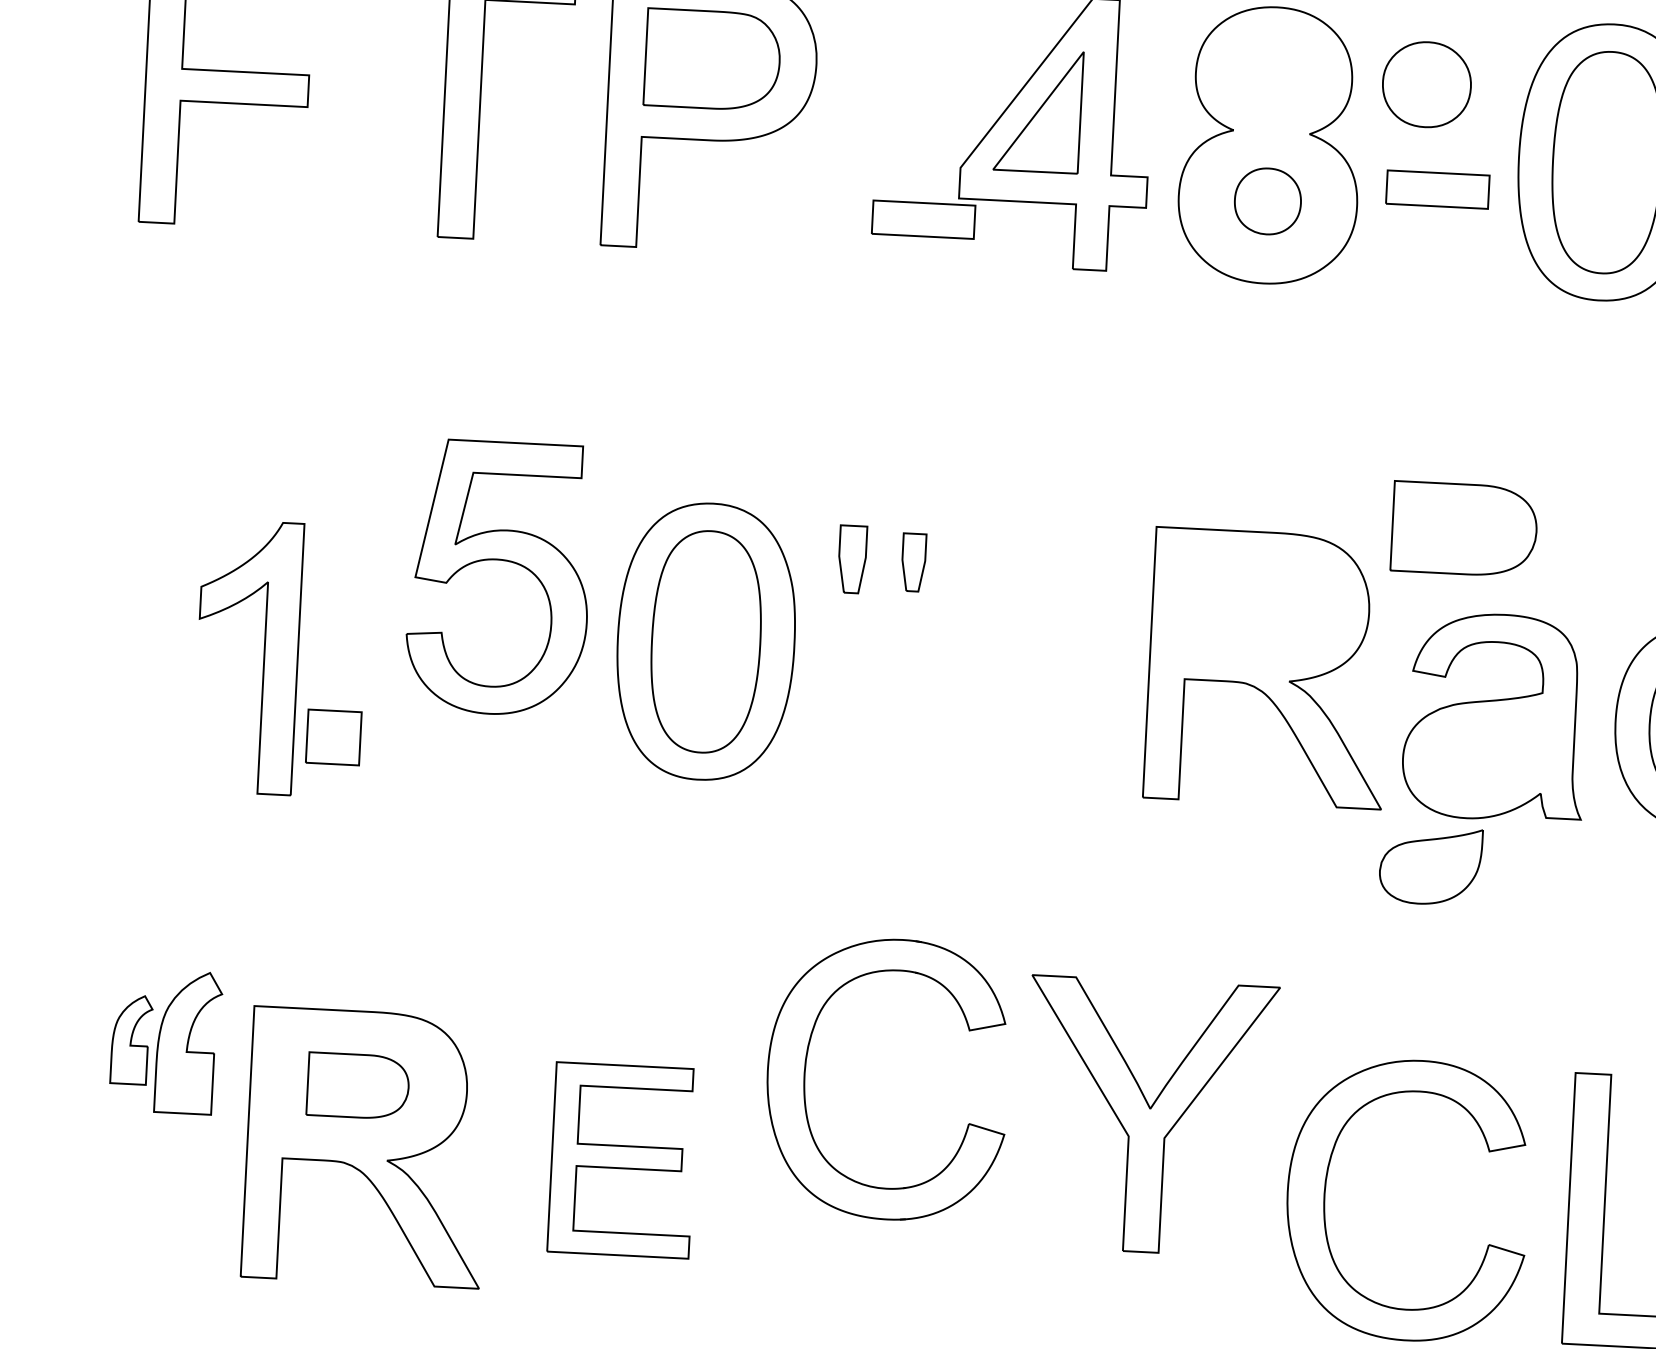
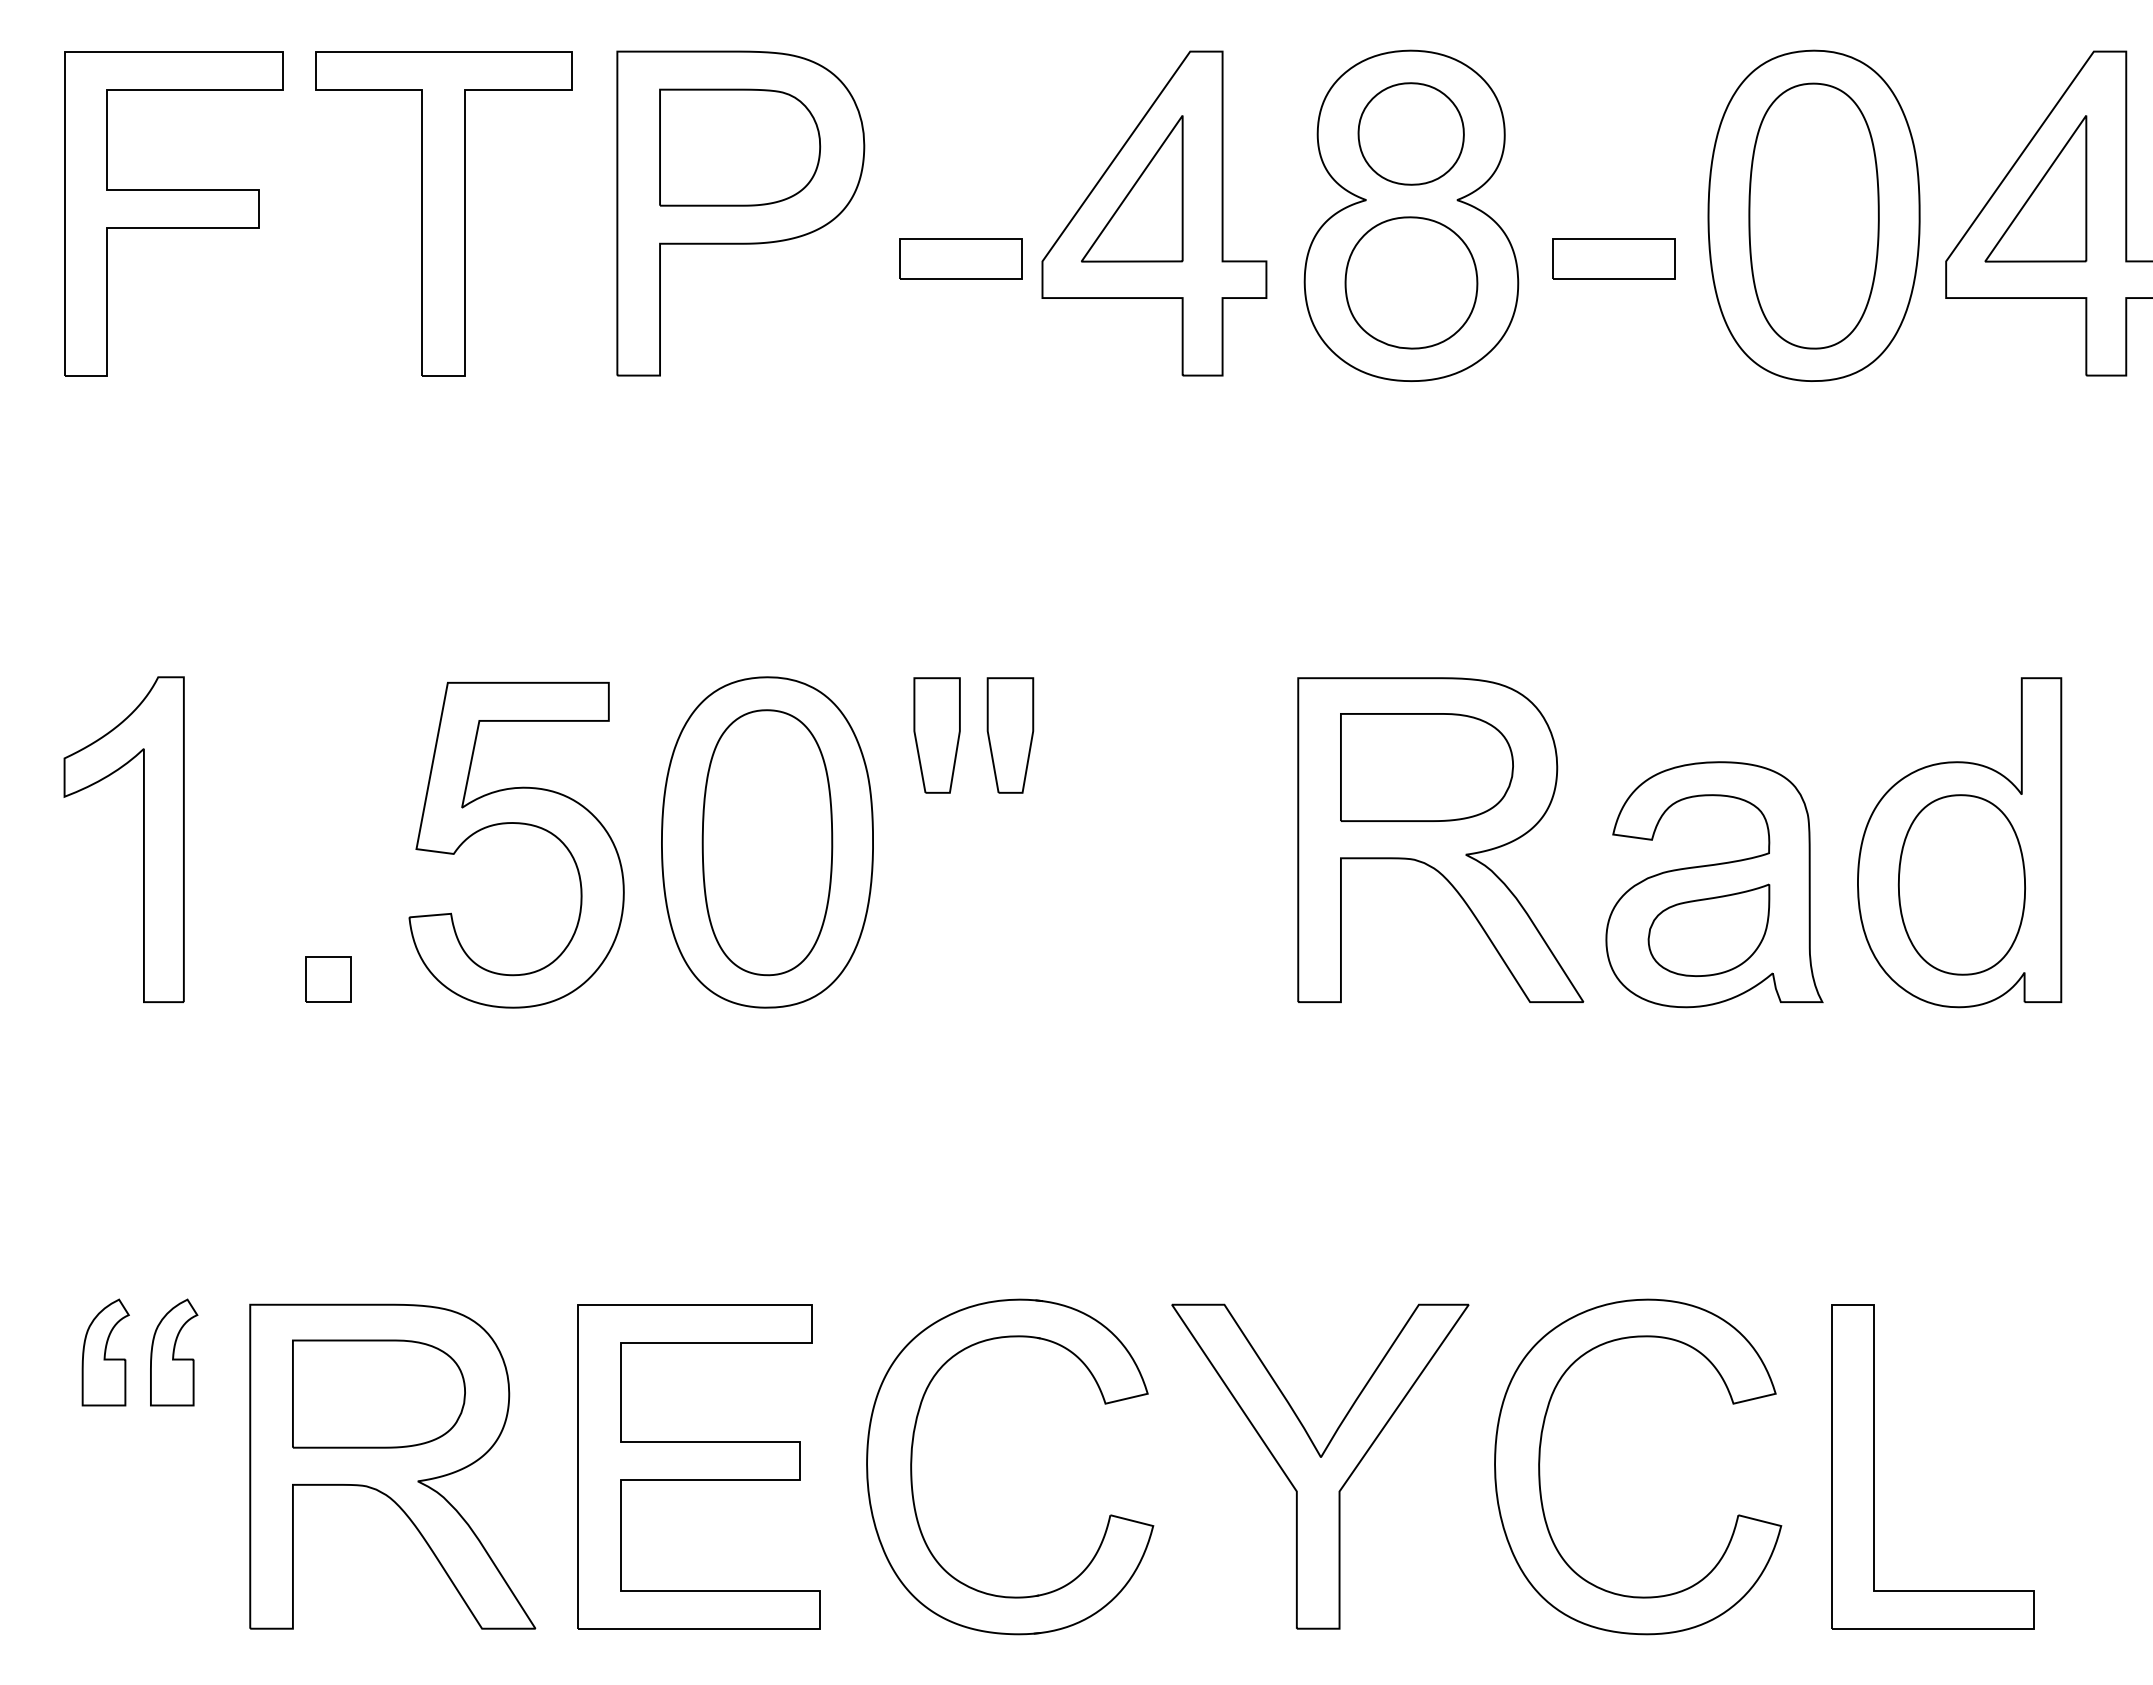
part: (1426, 84) -> (1410, 133), moved
part: (1267, 201) -> (1411, 282), size x1.67
part: (923, 219) -> (960, 258), moved
part: (1464, 529) -> (1426, 767), moved
part: (851, 559) -> (936, 735), size x1.43
part: (500, 560) -> (517, 824), moved
part: (913, 562) -> (1010, 735), size x1.67
part: (263, 657) -> (143, 839), moved
part: (333, 737) -> (328, 979), size x0.71
part: (1430, 865) -> (1708, 929), moved
part: (189, 1042) -> (174, 1352), size x0.62
part: (805, 1074) -> (912, 1466), moved
part: (357, 1085) -> (378, 1393), size x1.43
part: (1149, 1116) -> (1320, 1466), moved
part: (622, 1160) -> (698, 1466), size x1.43

